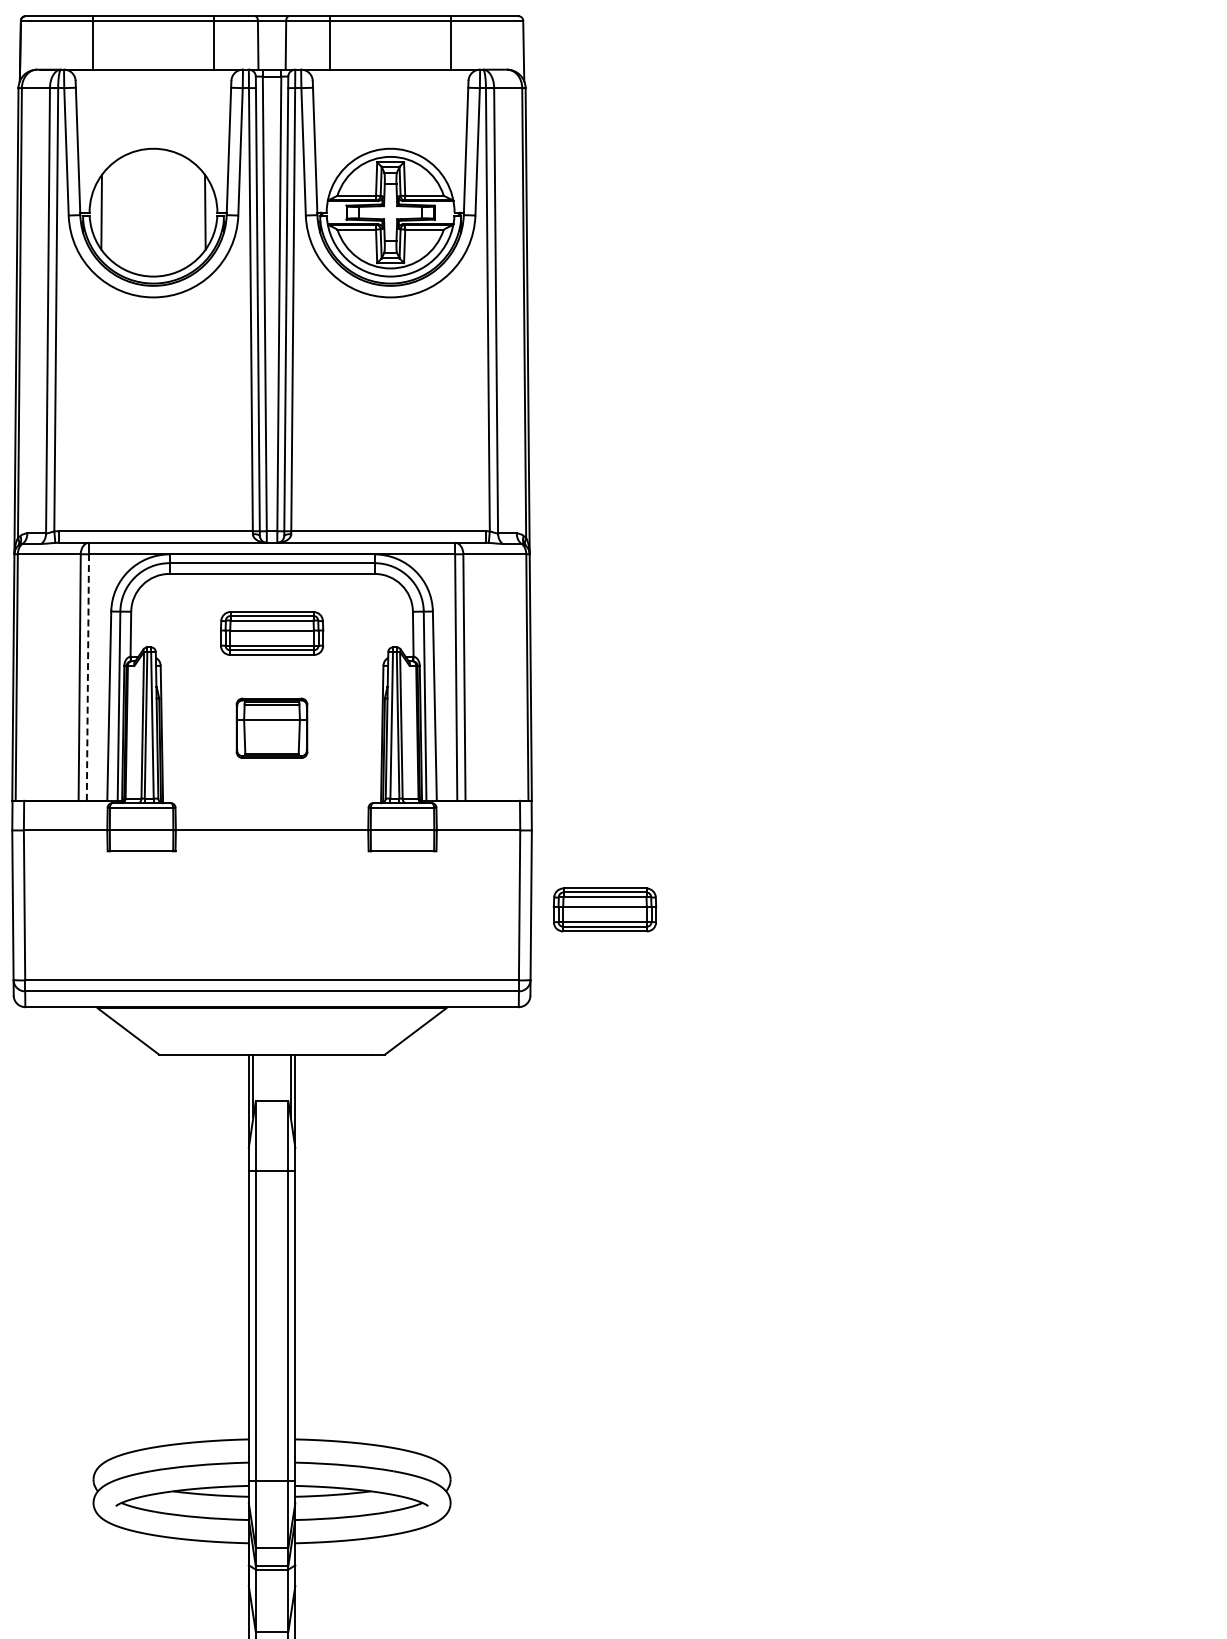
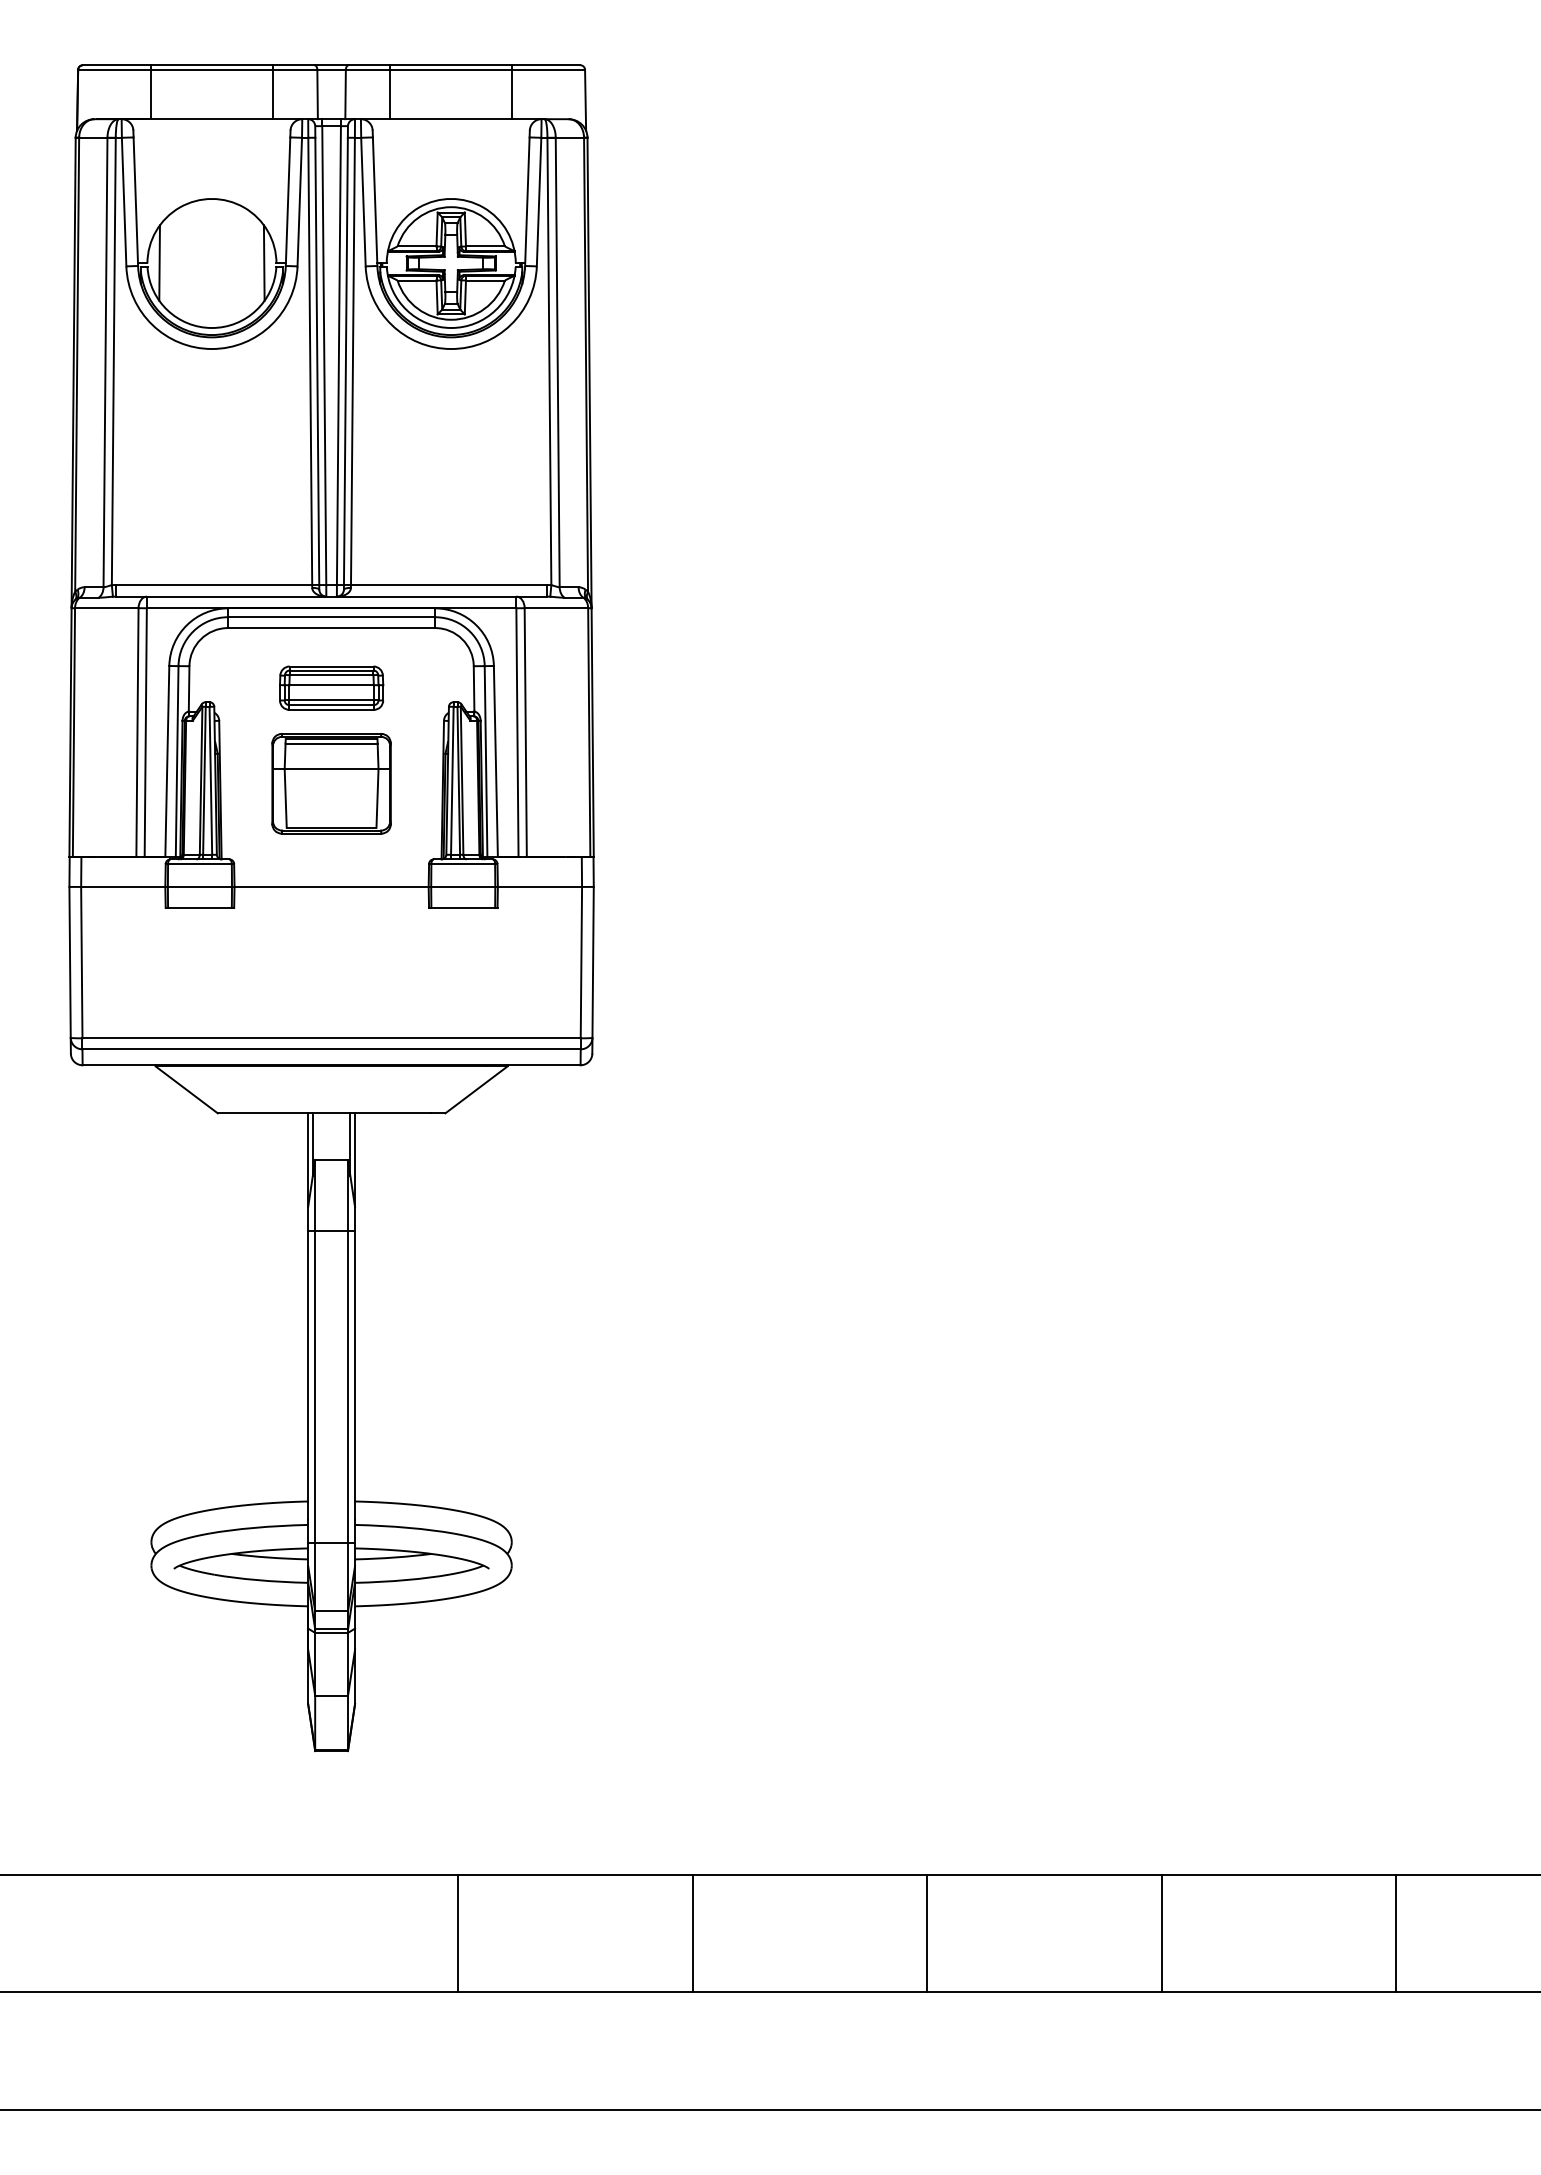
line: (87, 677) -> (145, 732), dashed -> solid
part: (271, 727) -> (331, 783), size x1.67
part: (604, 909) -> (667, 966), removed

